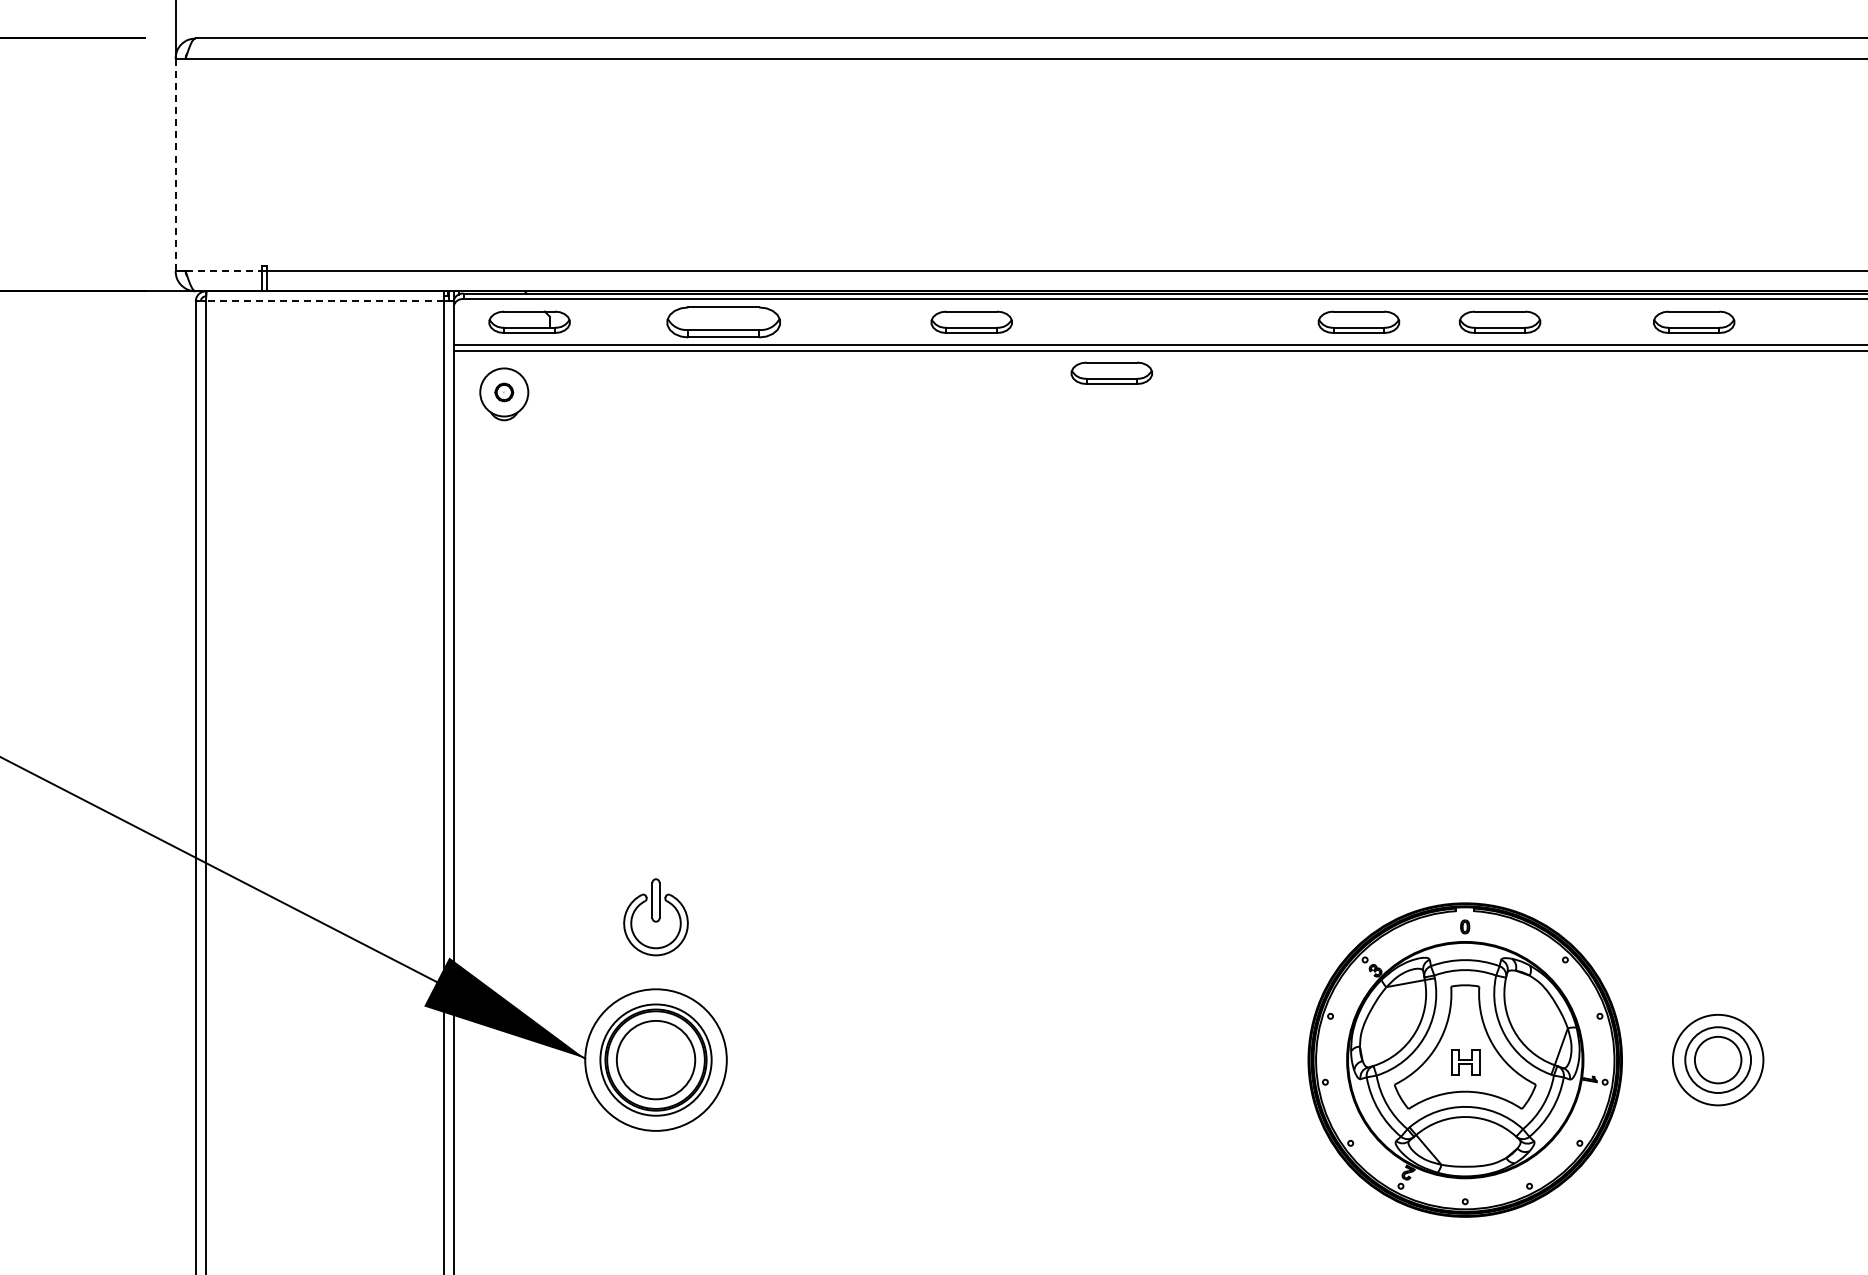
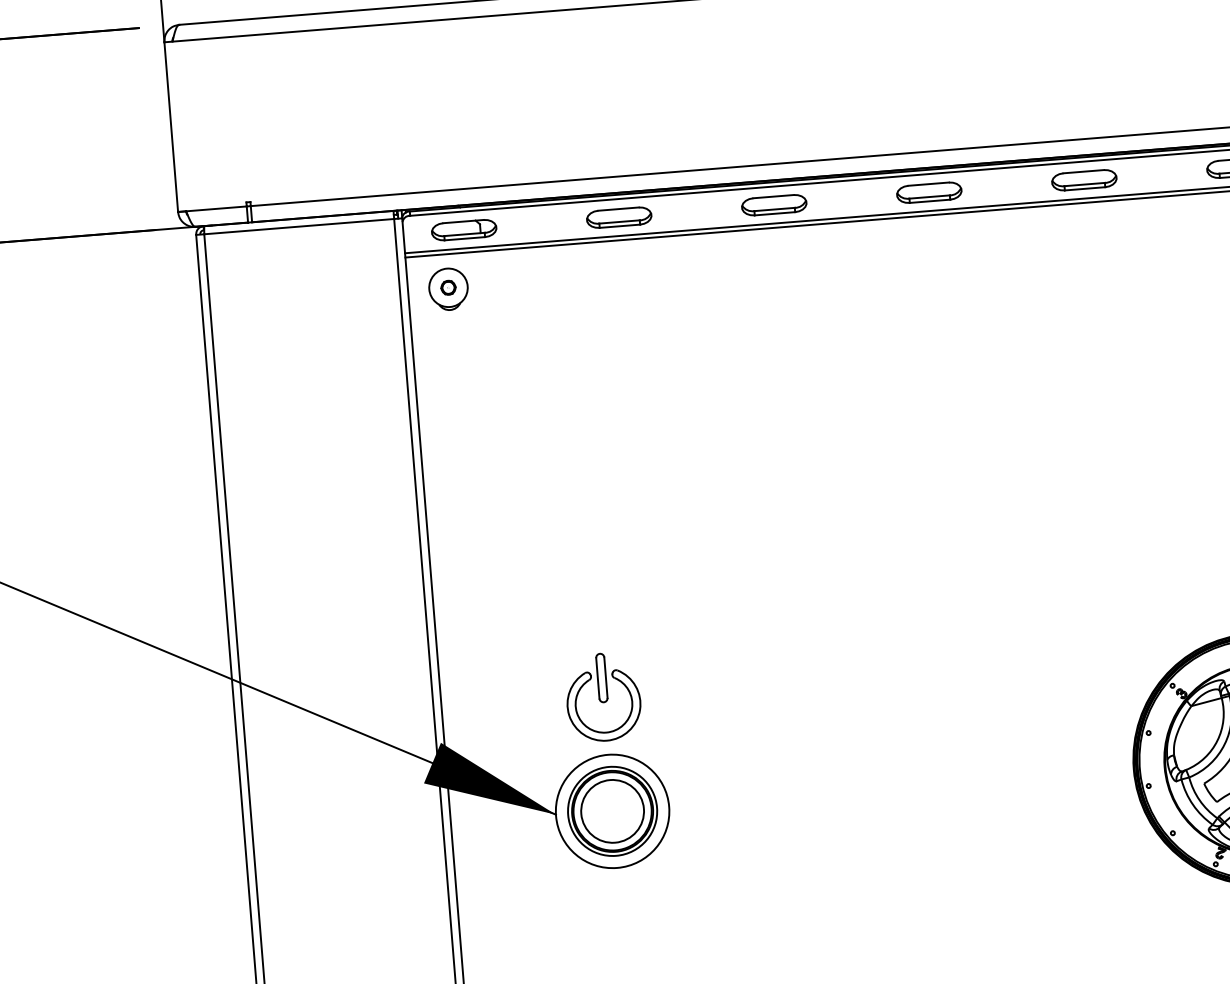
line: (175, 164) -> (171, 126), dashed -> solid
line: (223, 271) -> (216, 209), dashed -> solid
line: (324, 301) -> (299, 226), dashed -> solid
part: (723, 321) -> (619, 217), size x0.71
part: (971, 321) -> (774, 204), moved
part: (1358, 321) -> (1083, 179), moved
part: (1111, 372) -> (928, 192), moved
part: (655, 917) -> (603, 697), size x1.43

